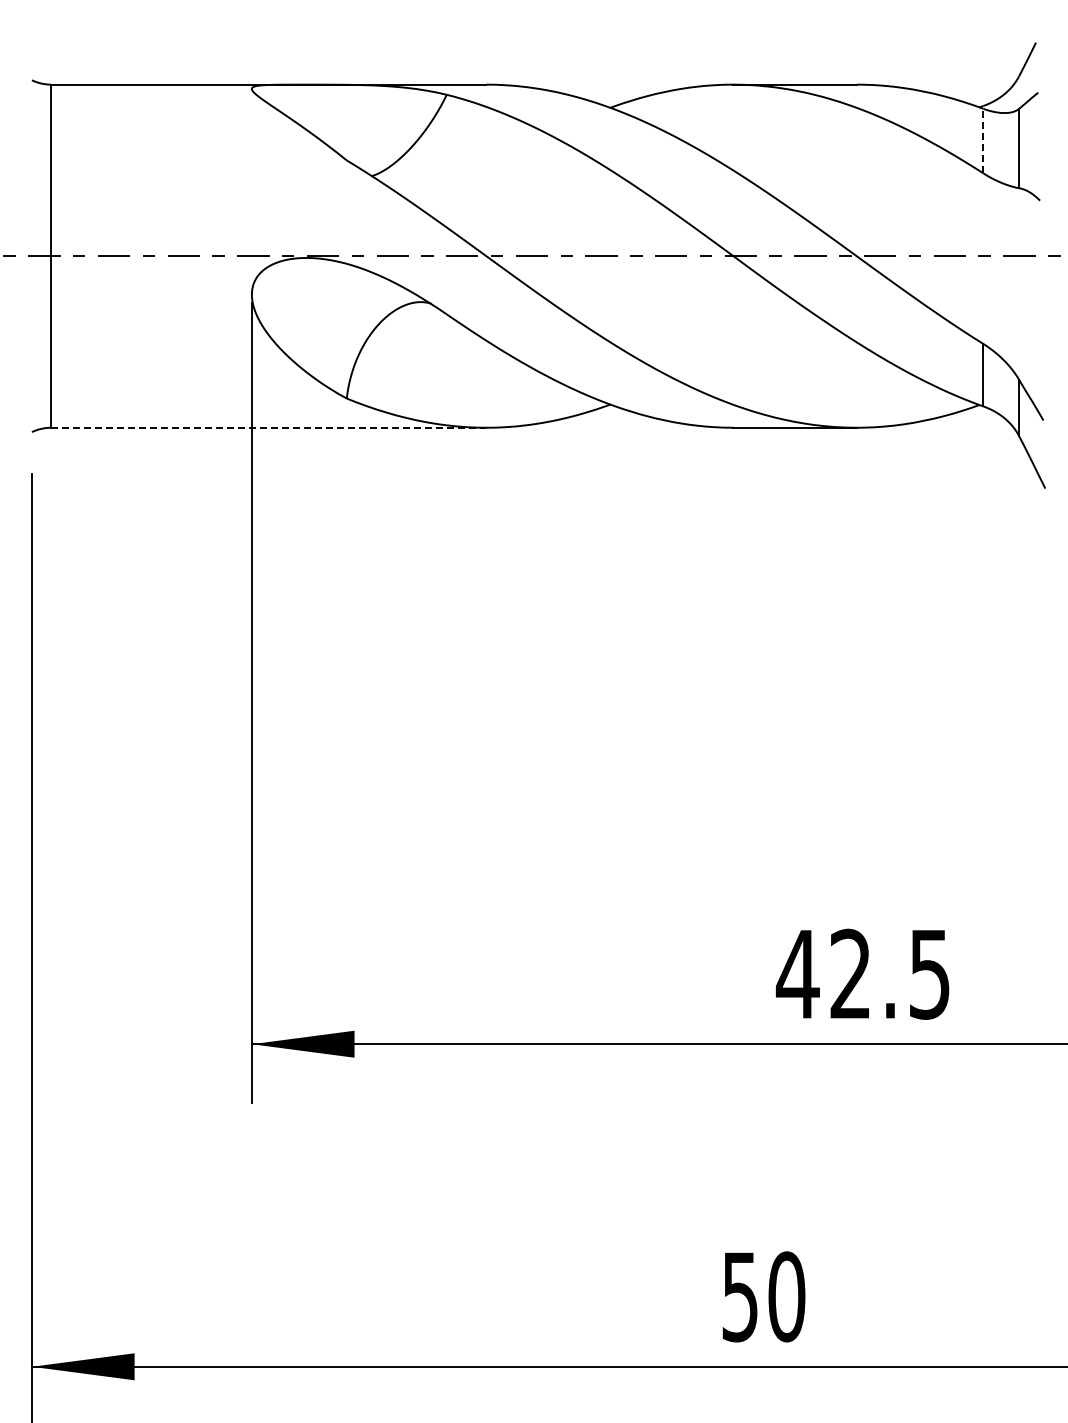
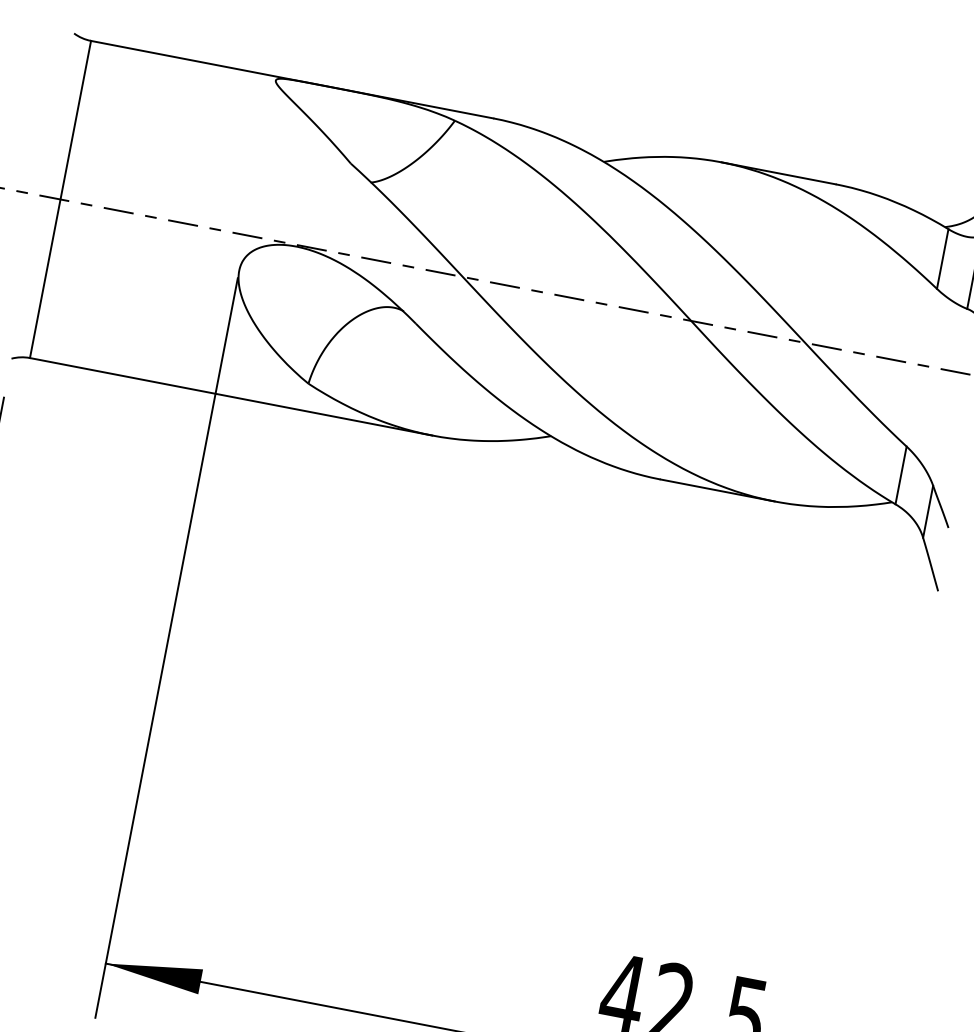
line: (983, 140) -> (942, 258), dashed -> solid
line: (268, 427) -> (230, 396), dashed -> solid

